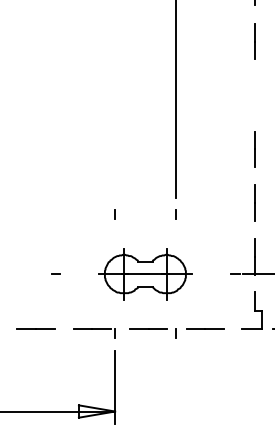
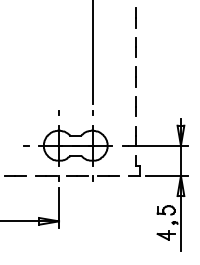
line: (254, 95) -> (135, 47), added
part: (145, 273) -> (75, 145), size x1.43

